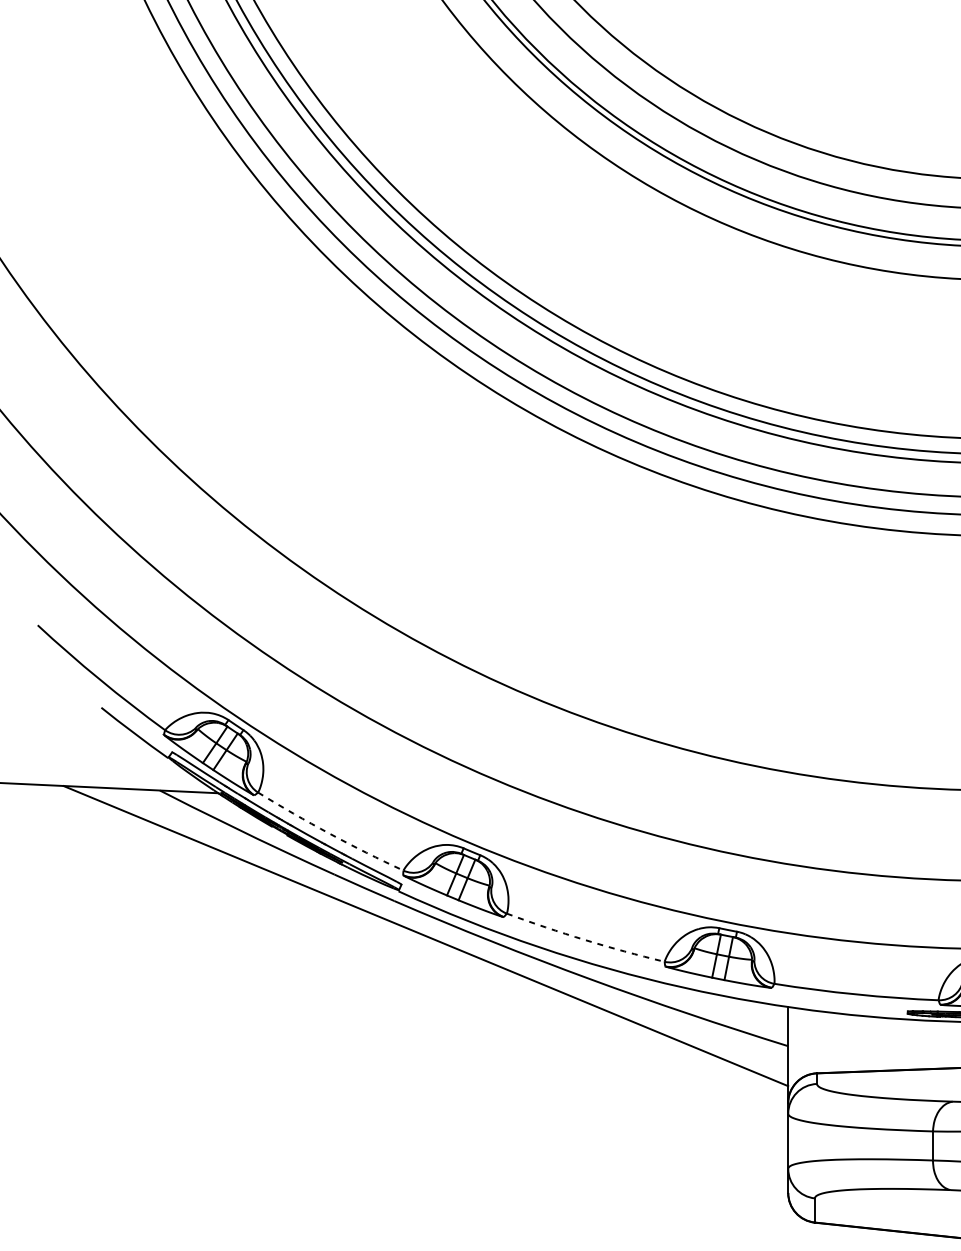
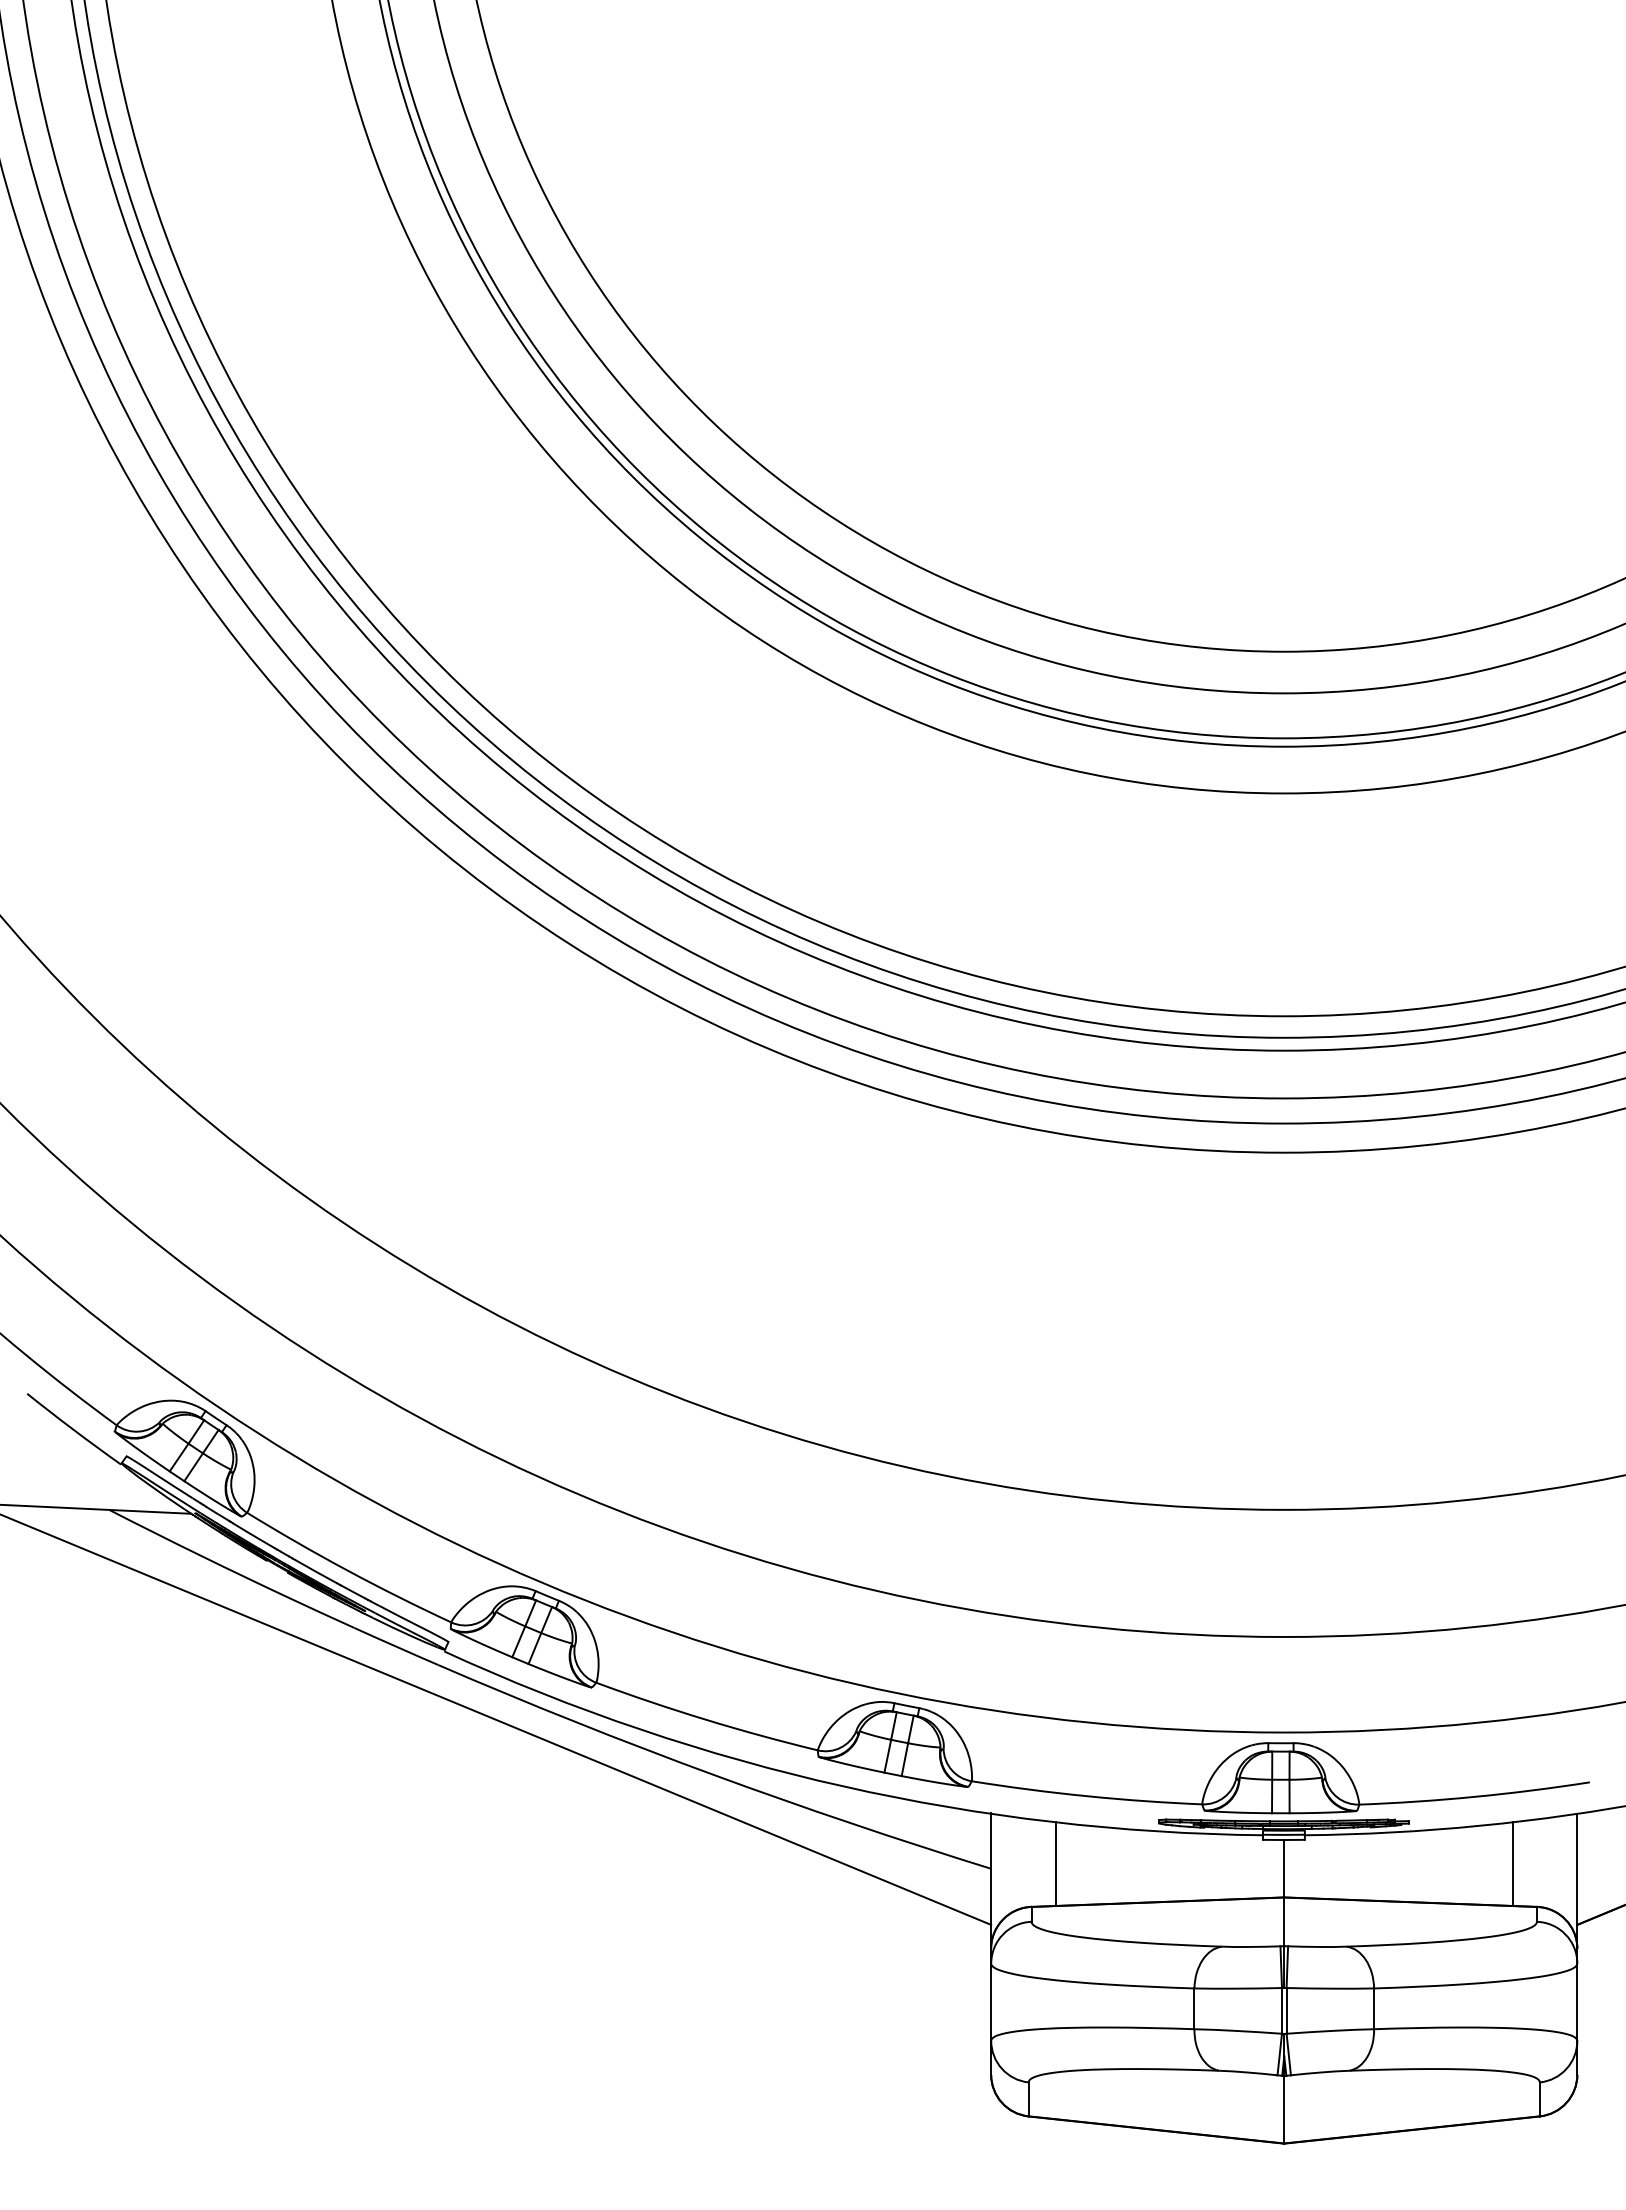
arc: (329, 833) -> (347, 1570), dashed -> solid
arc: (585, 939) -> (706, 1719), dashed -> solid
line: (834, 1042) -> (1055, 1863), added

